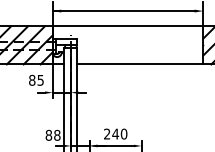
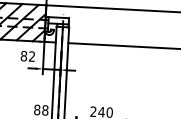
text: (40, 79) -> (31, 55), 85 -> 82

